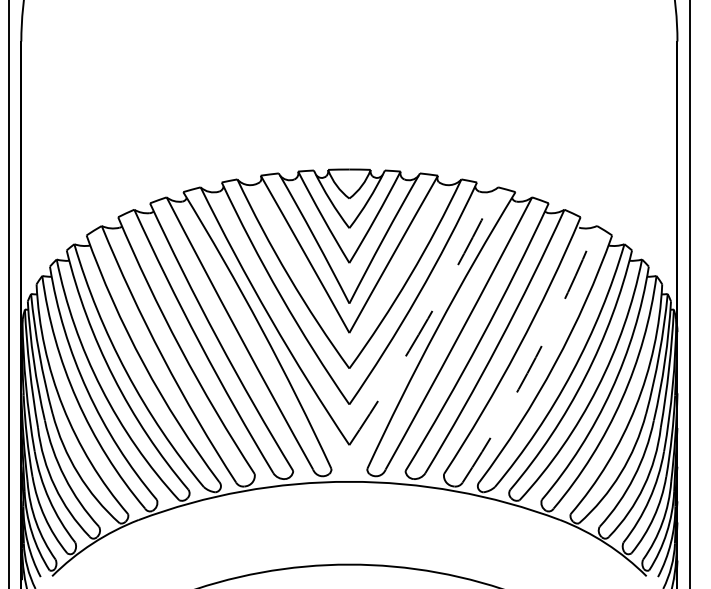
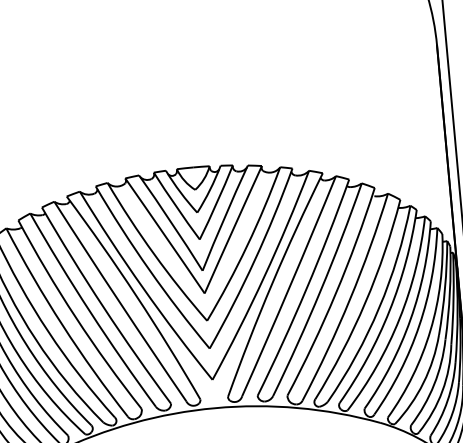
arc: (428, 318) -> (264, 276), dashed -> solid
arc: (535, 357) -> (349, 299), dashed -> solid

